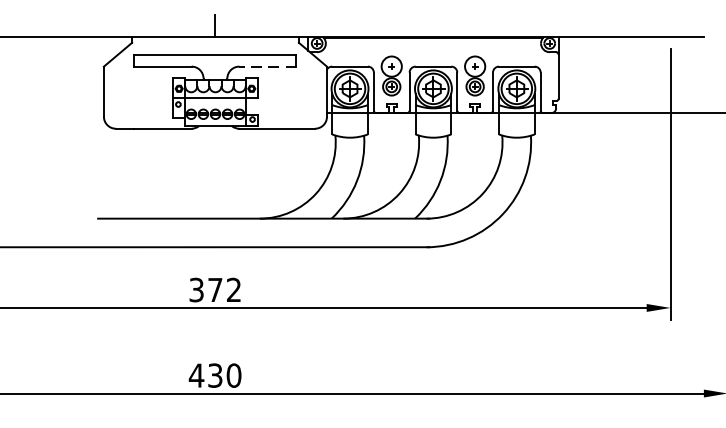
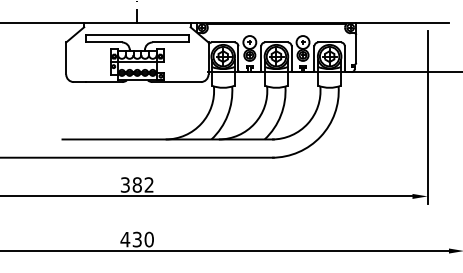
line: (267, 66) -> (170, 42), dashed -> solid
text: (214, 289) -> (136, 184), 372 -> 382

